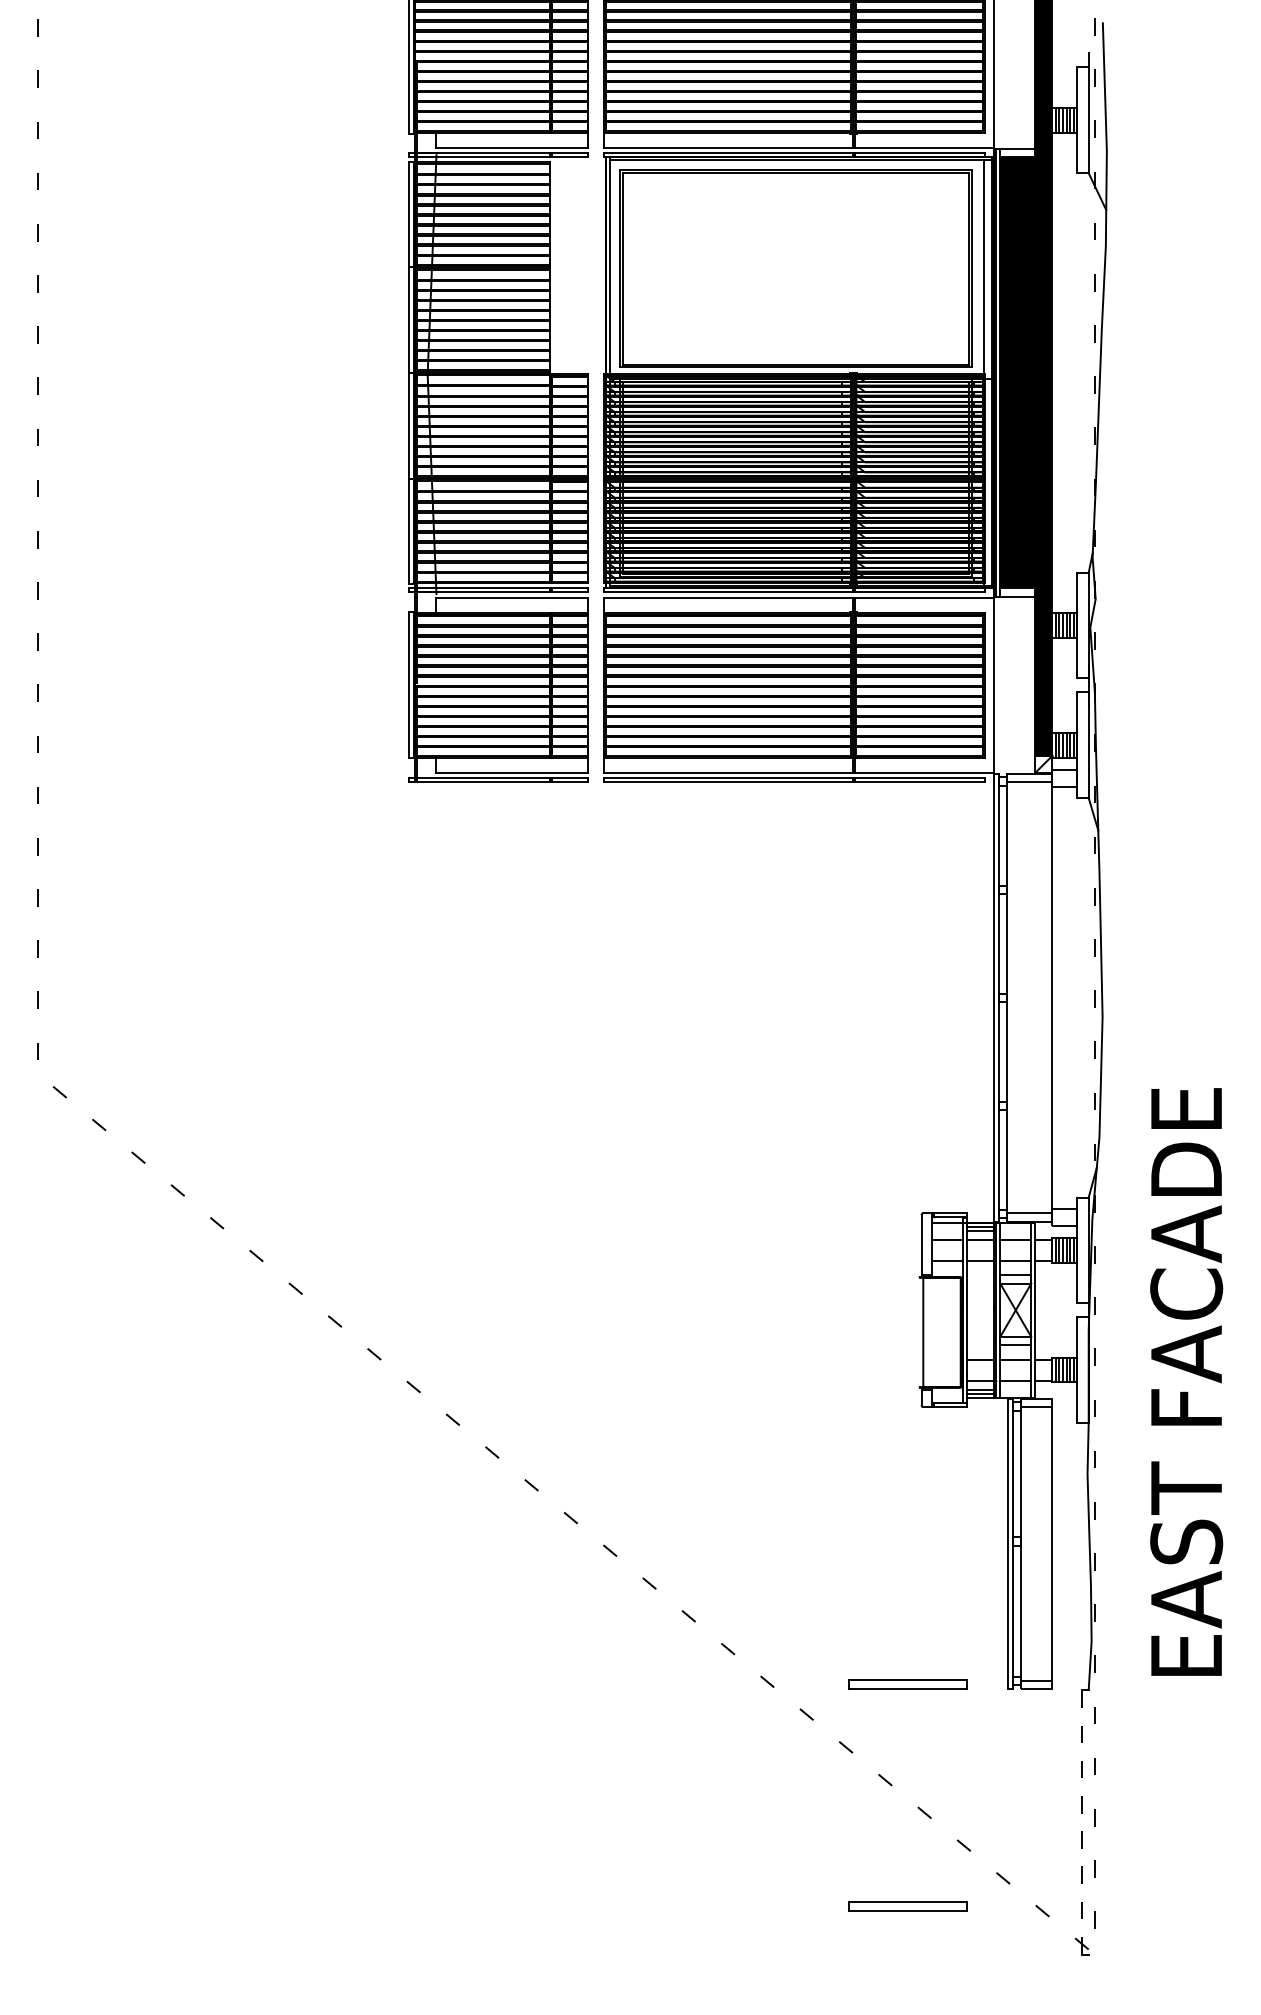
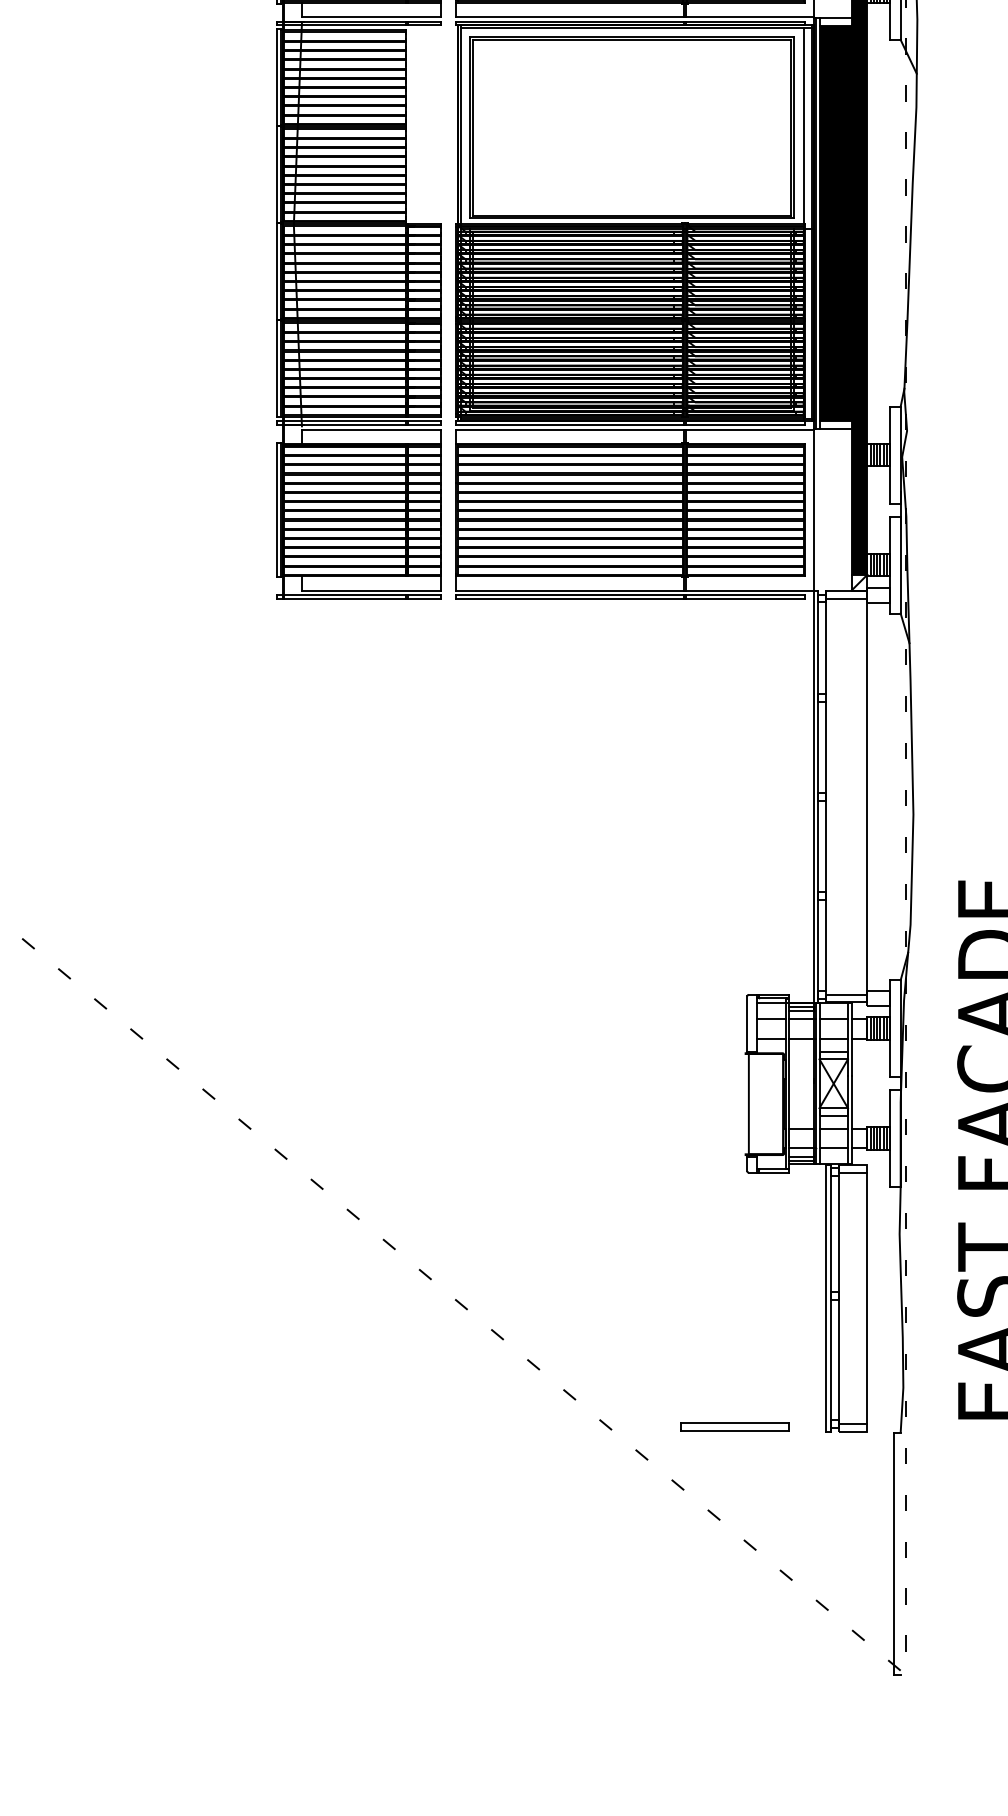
line: (1081, 1822) -> (894, 1554), dashed -> solid
part: (907, 1906) -> (734, 1631), removed

